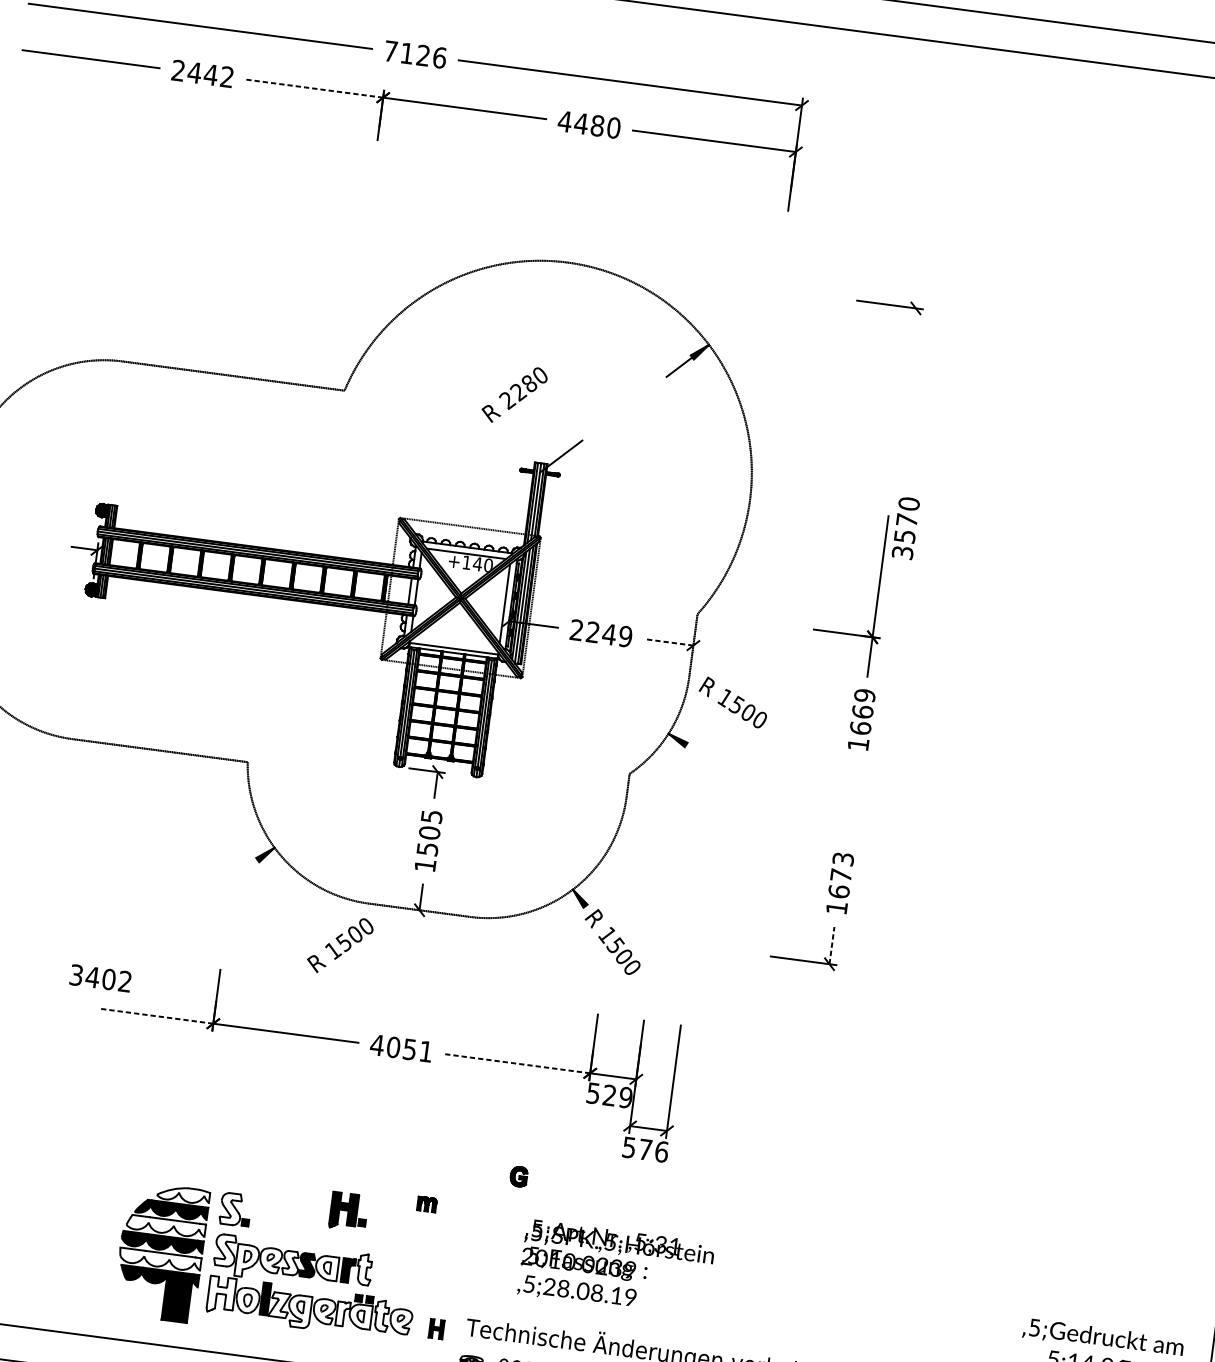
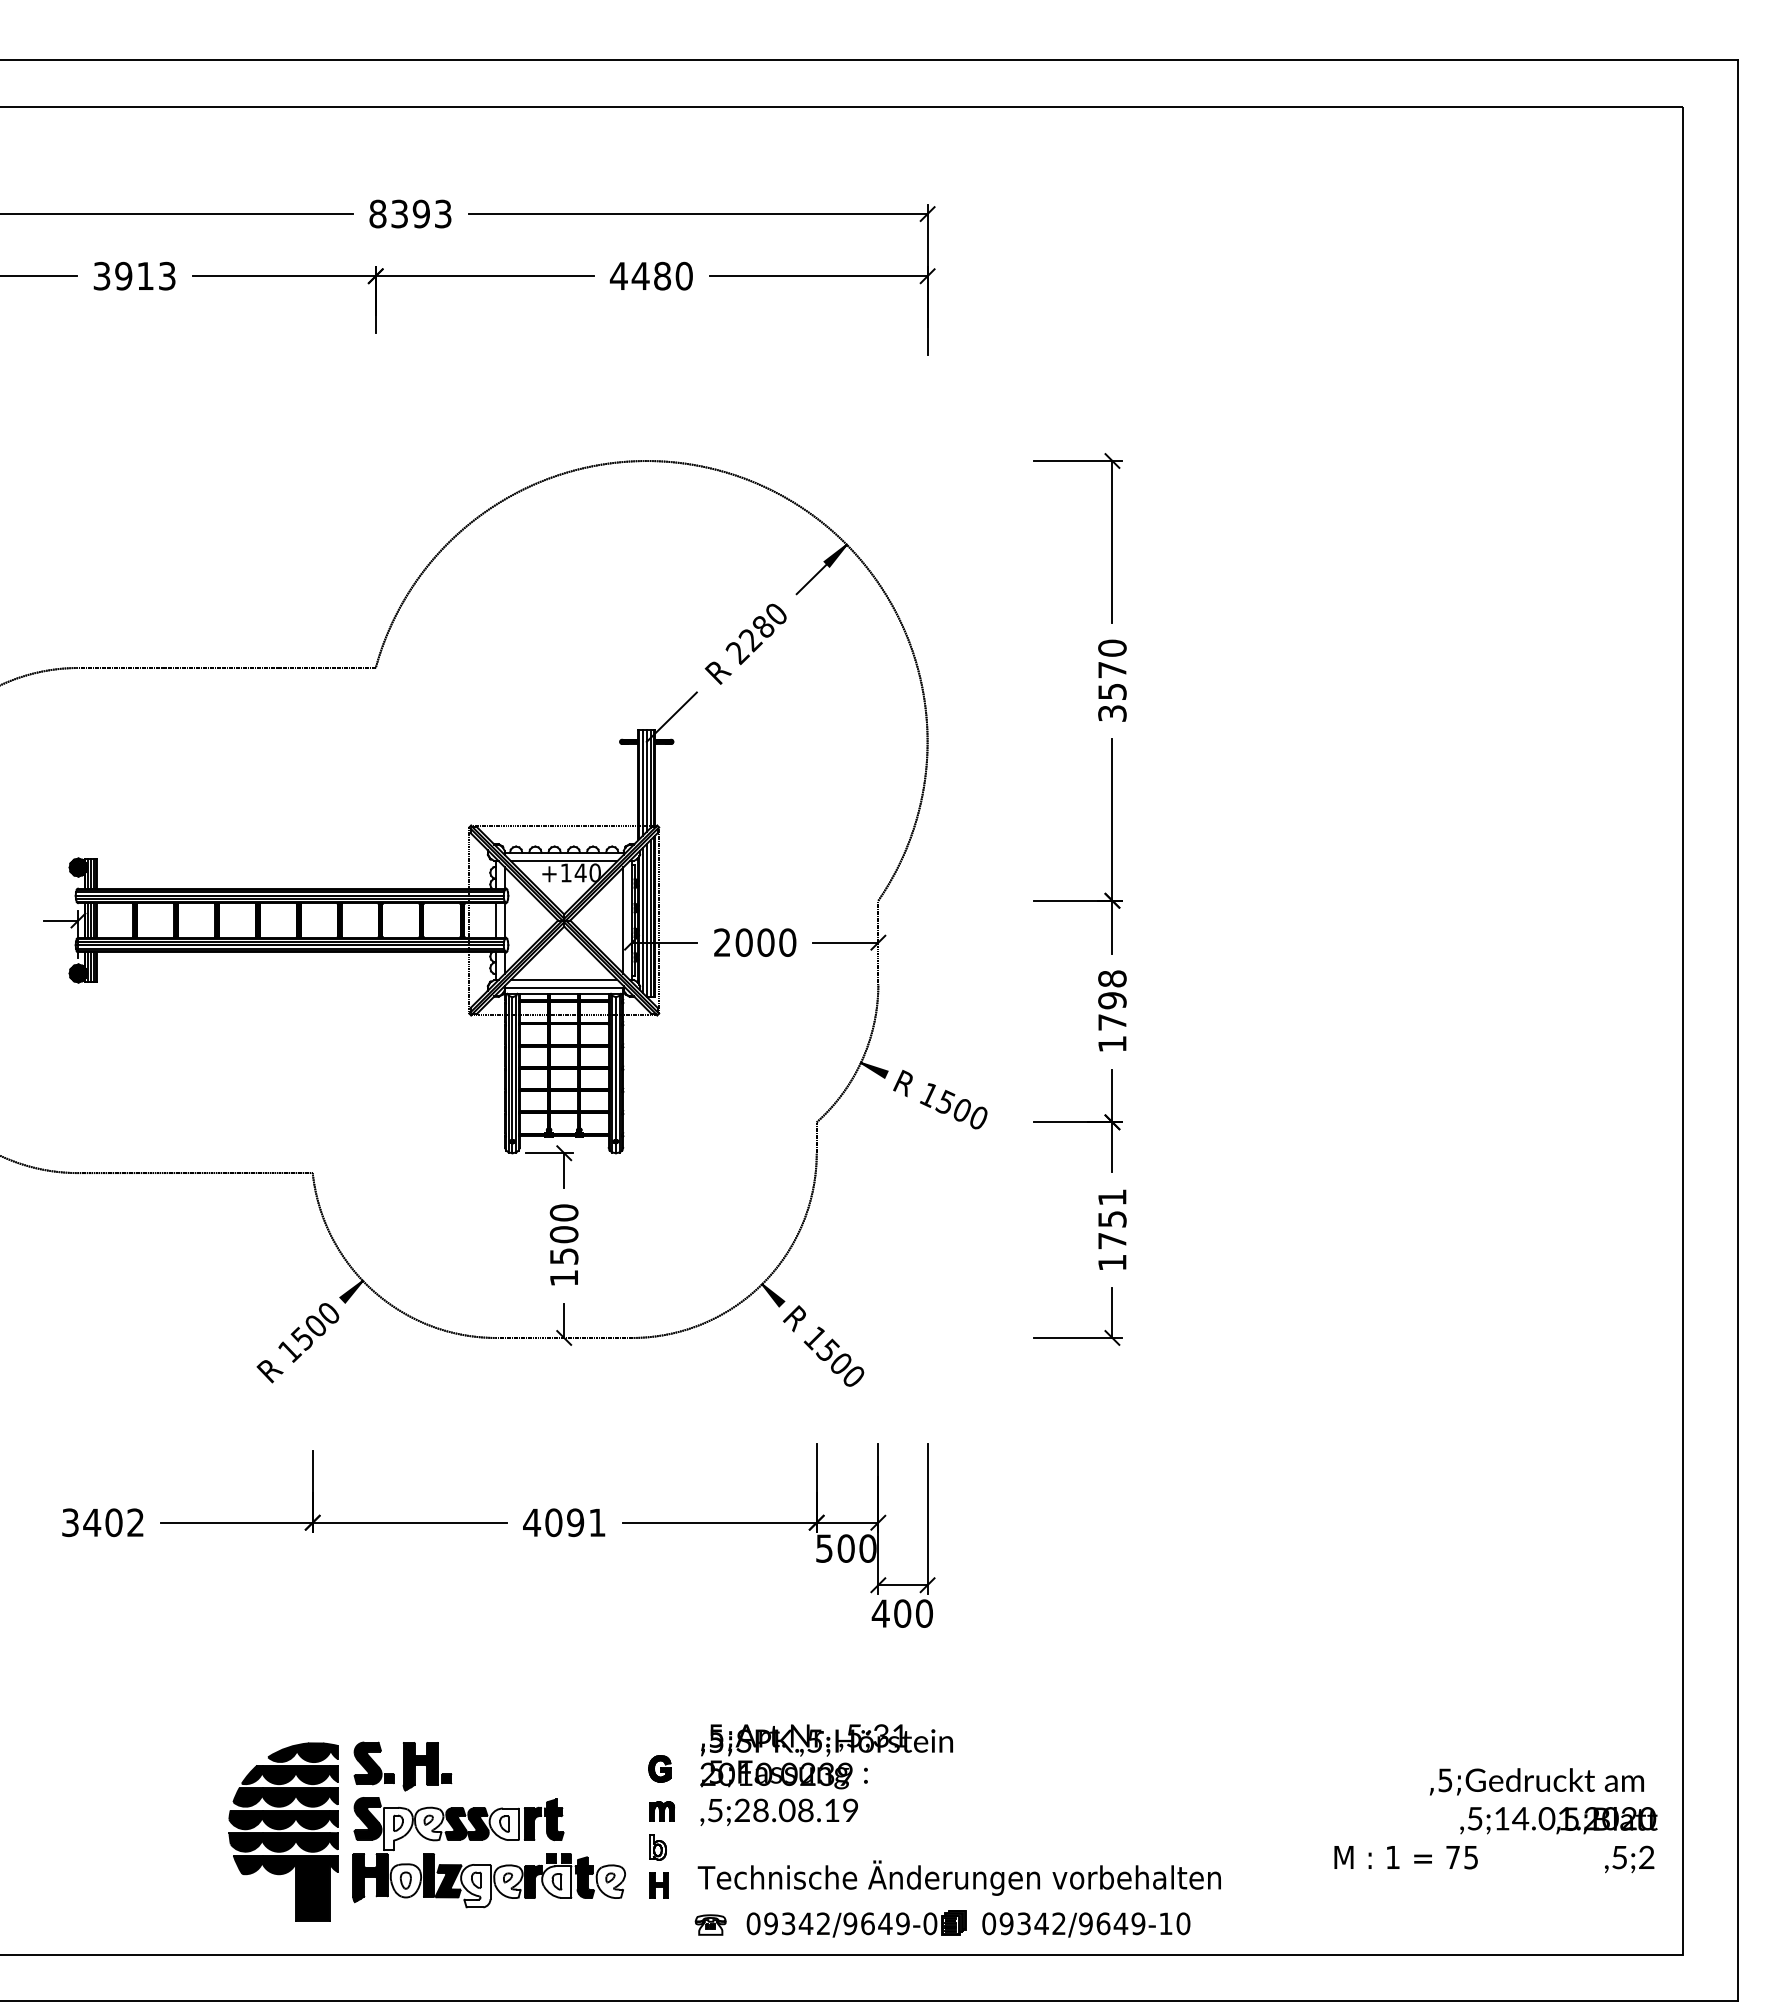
text: (415, 54) -> (410, 213), 7126 -> 8393
text: (202, 73) -> (134, 275), 2442 -> 3913
line: (314, 88) -> (284, 276), dashed -> solid
line: (908, 368) -> (1112, 541), added
text: (514, 394) -> (745, 643), moved
text: (906, 528) -> (1112, 680), moved
text: (609, 634) -> (765, 942), 2249 -> 2000
line: (455, 642) -> (564, 979), added
line: (668, 642) -> (845, 942), dashed -> solid
text: (733, 702) -> (940, 1099), moved
text: (862, 711) -> (1112, 1000), 1669 -> 1798
part: (824, 798) -> (1077, 1120), added
text: (431, 816) -> (563, 1212), 1505 -> 1500
text: (841, 875) -> (1112, 1219), 1673 -> 1751
text: (339, 945) -> (297, 1343), moved
line: (832, 945) -> (1112, 1313), dashed -> solid
text: (100, 978) -> (102, 1522), moved
line: (156, 1016) -> (236, 1522), dashed -> solid
text: (409, 1049) -> (575, 1522), 4051 -> 4091
line: (517, 1063) -> (719, 1522), dashed -> solid
text: (617, 1096) -> (856, 1548), 529 -> 500
text: (645, 1149) -> (902, 1613), 576 -> 400
part: (518, 1176) -> (659, 1768), moved
fill: (183, 1194) -> (303, 1752), added
part: (426, 1204) -> (661, 1811), moved
fill: (230, 1209) -> (367, 1763), added
part: (348, 1211) -> (427, 1766), moved
fill: (165, 1226) -> (285, 1797), added
fill: (225, 1250) -> (367, 1818), added
fill: (159, 1259) -> (283, 1842), added
fill: (290, 1262) -> (455, 1823), added
fill: (364, 1269) -> (553, 1819), added
text: (616, 1269) -> (826, 1775), moved
fill: (221, 1295) -> (370, 1878), added
part: (439, 1300) -> (657, 1847), added
fill: (279, 1305) -> (448, 1881), added
fill: (343, 1313) -> (533, 1881), added
fill: (381, 1315) -> (584, 1877), added

